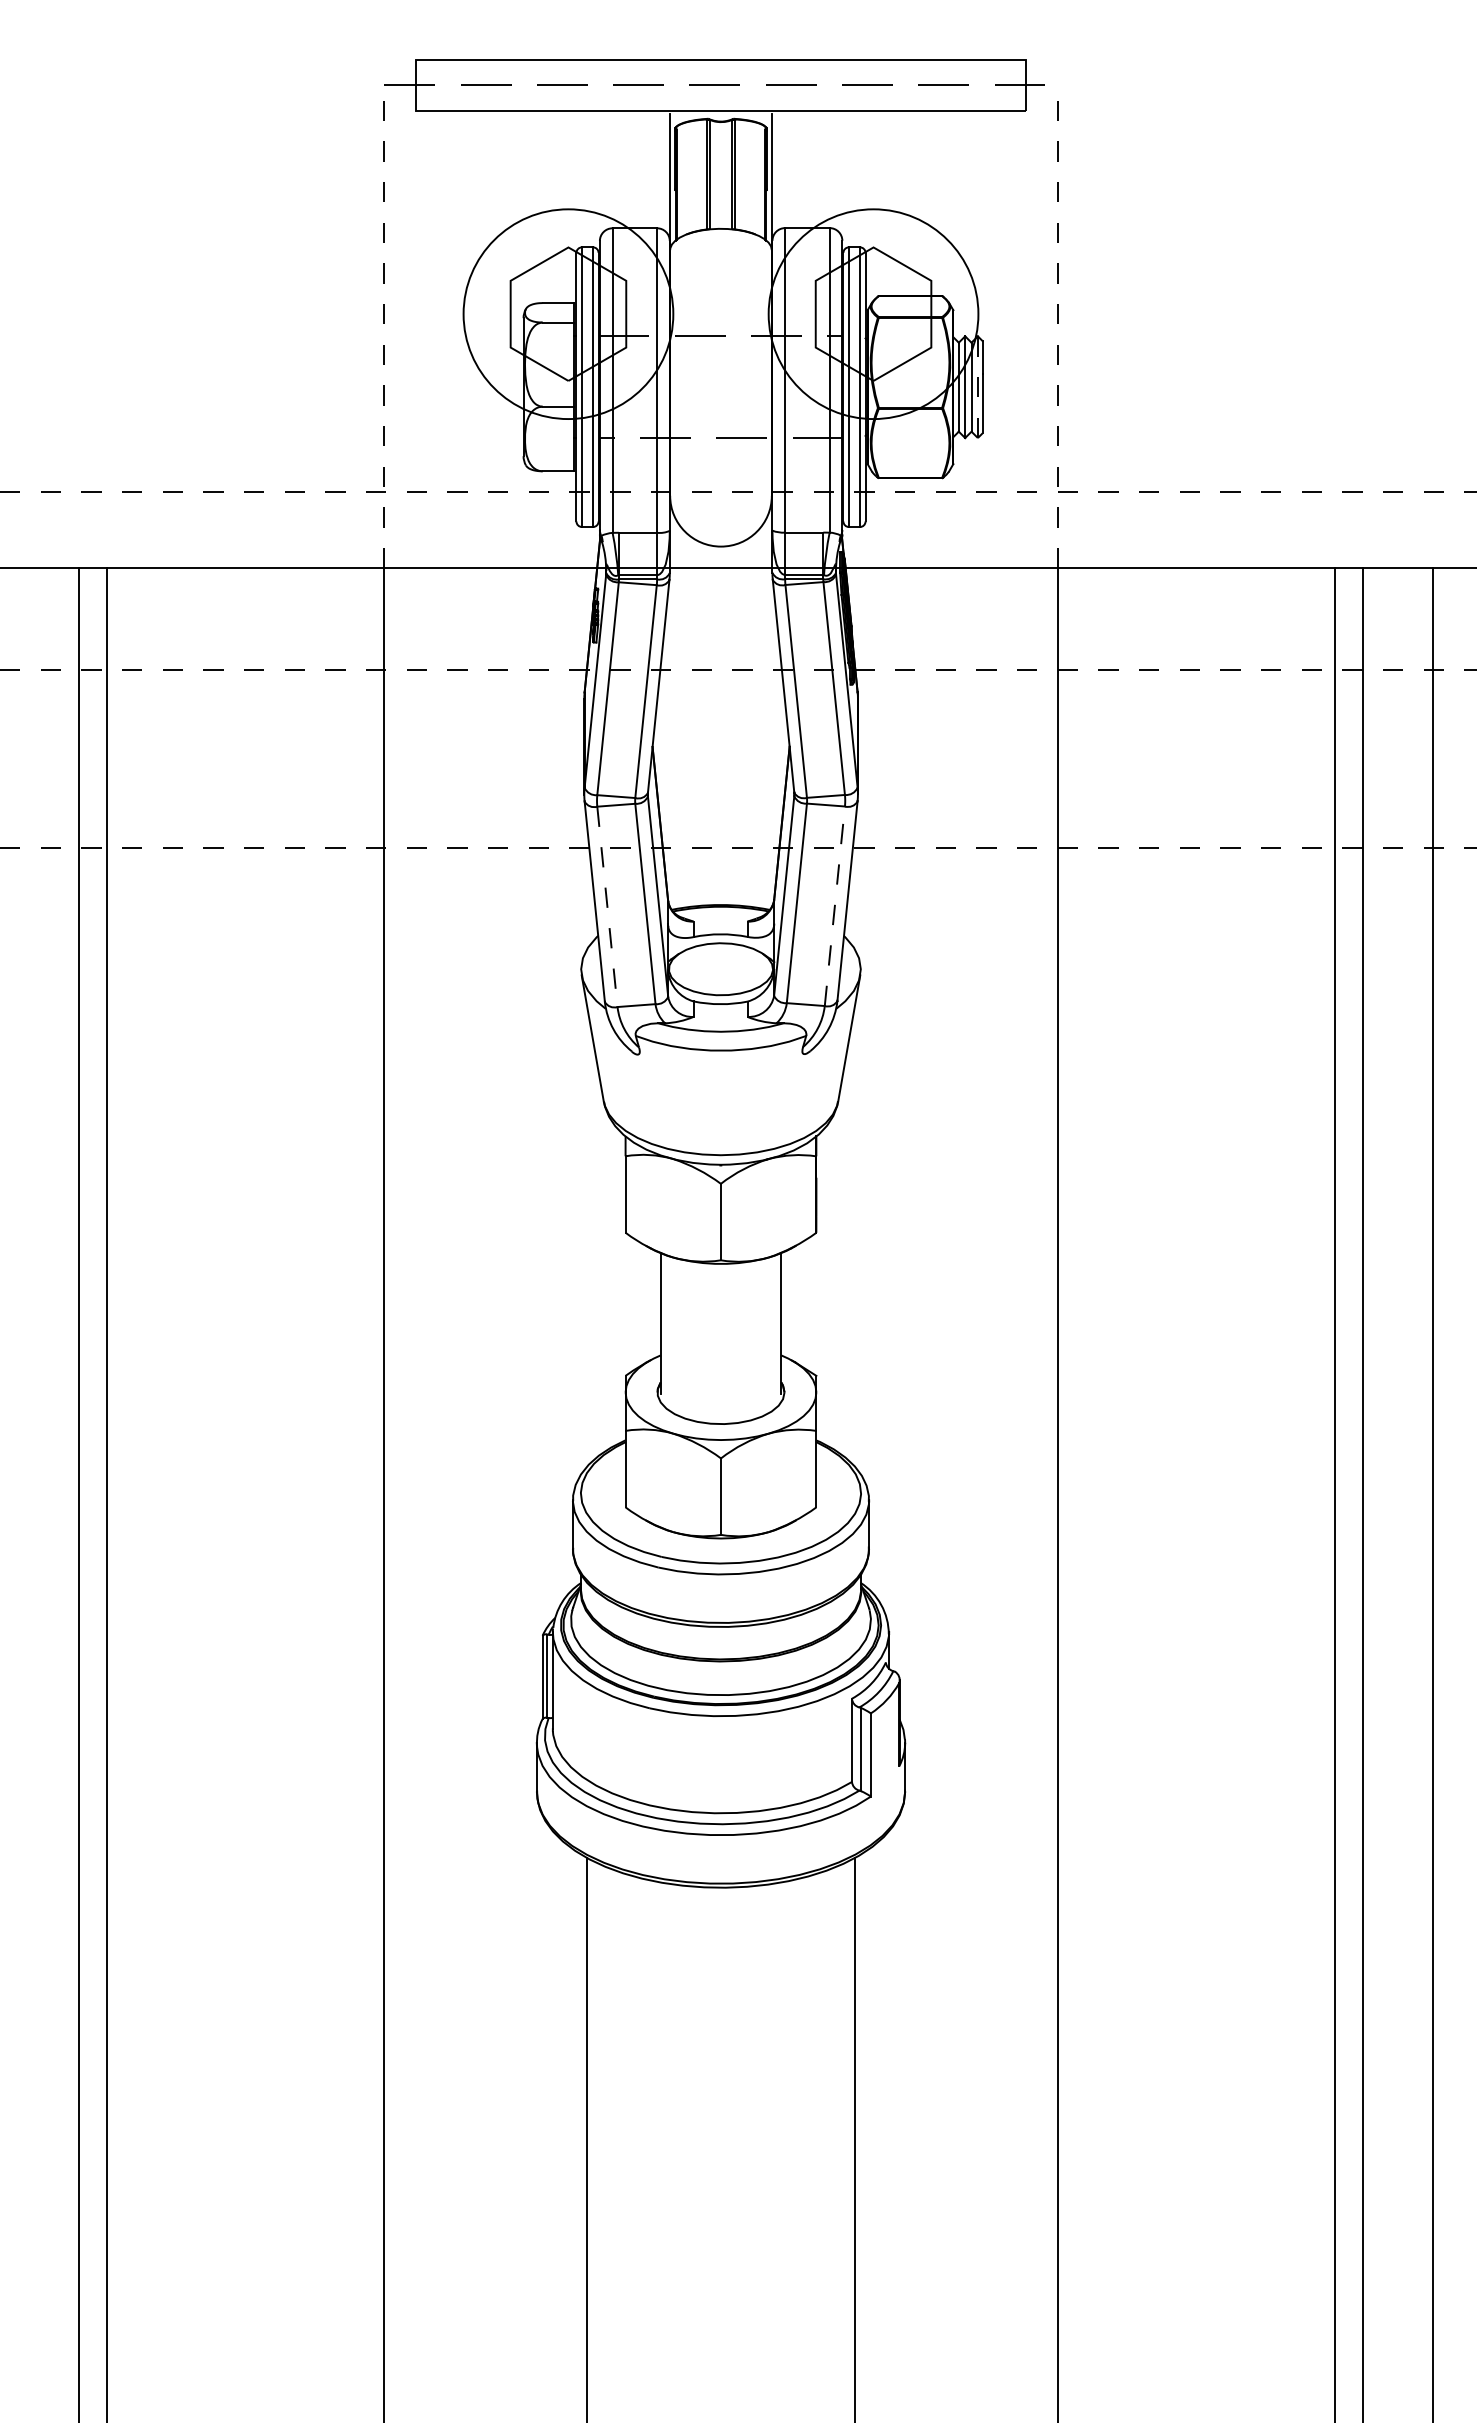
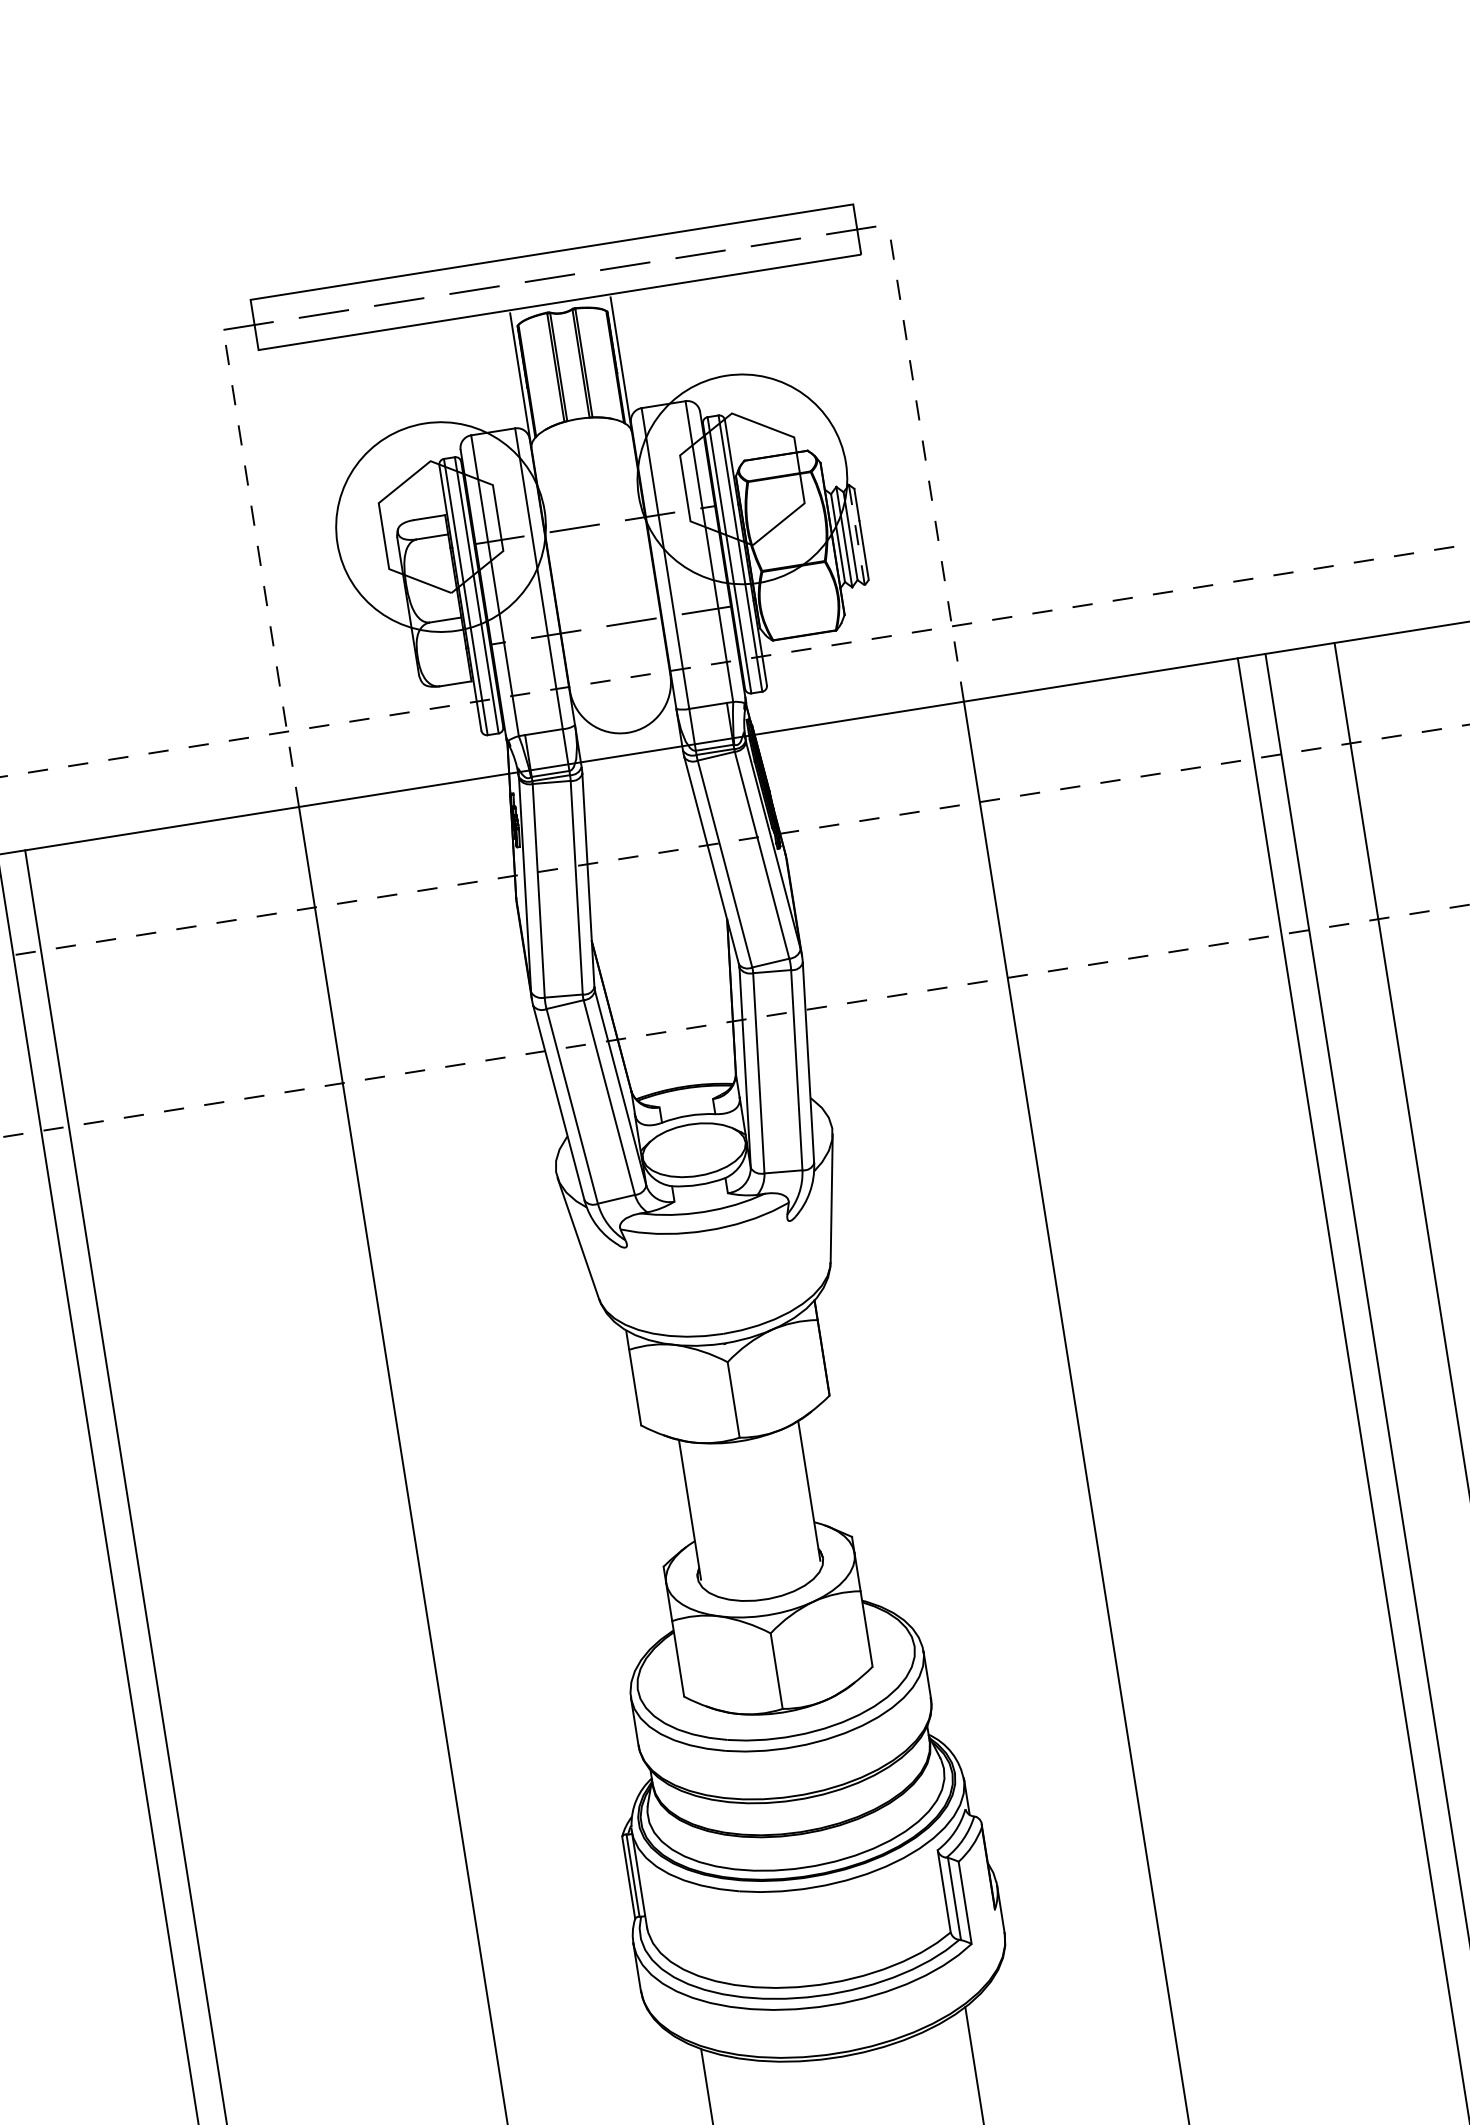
line: (834, 905) -> (796, 1069), dashed -> solid
line: (607, 906) -> (572, 1106), dashed -> solid

